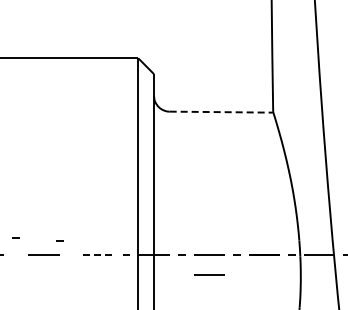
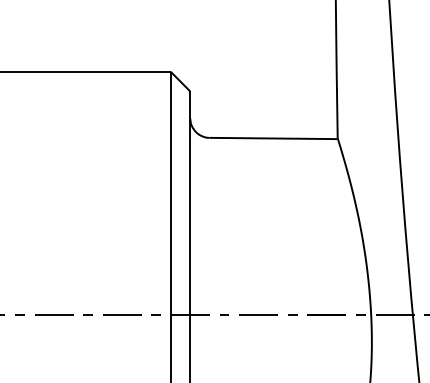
line: (221, 112) -> (273, 138), dashed -> solid
line: (15, 237) -> (18, 314), moved
line: (59, 240) -> (86, 314), moved
line: (98, 255) -> (121, 315), dashed -> solid
line: (209, 274) -> (258, 339), removed

